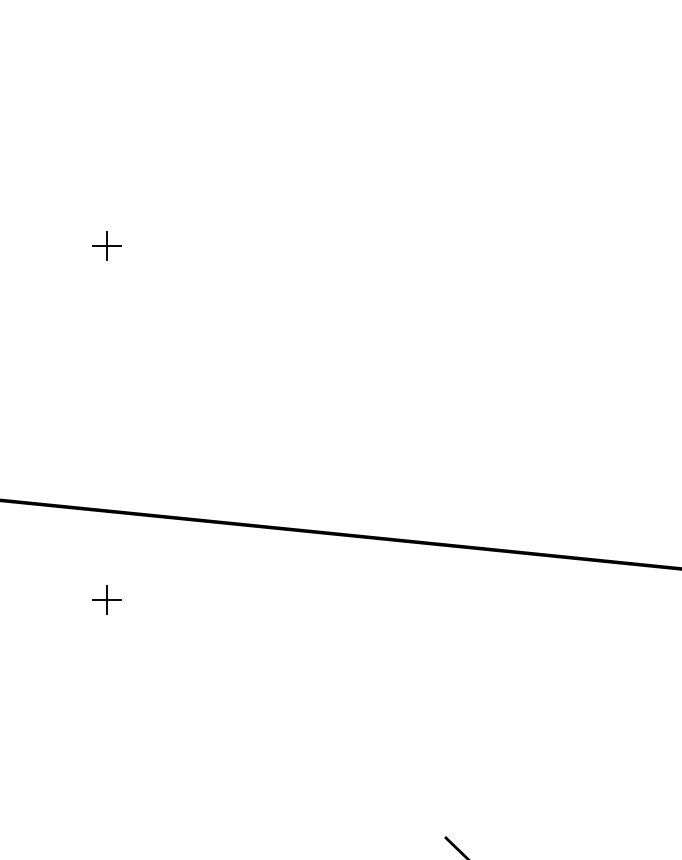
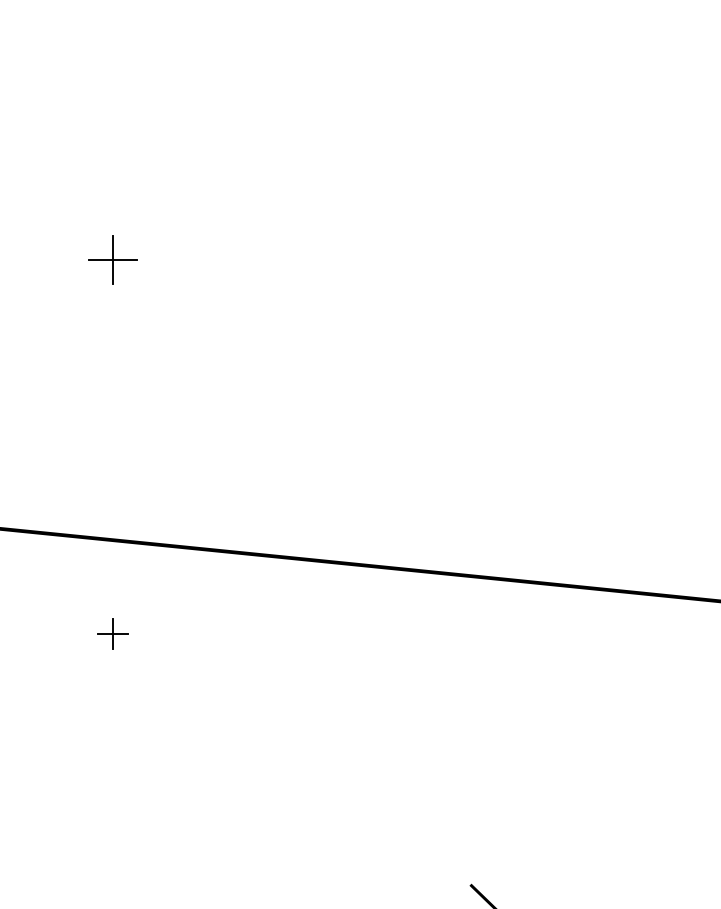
part: (106, 245) -> (112, 259), size x1.6

